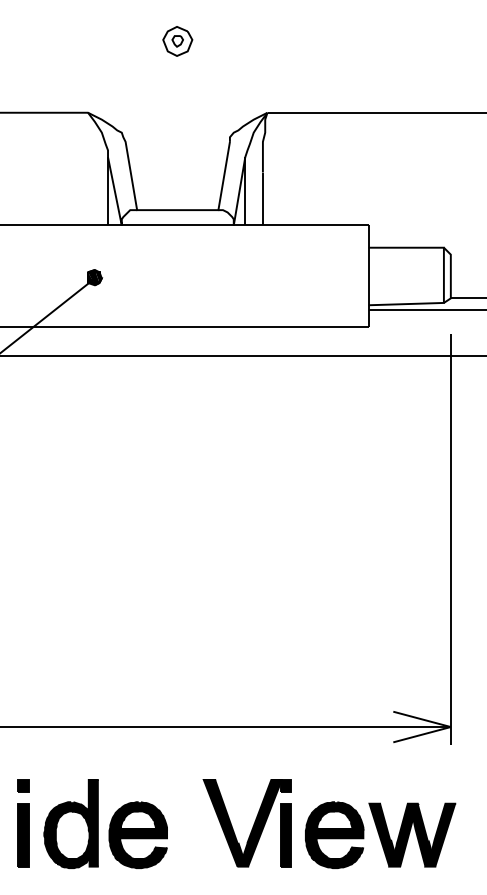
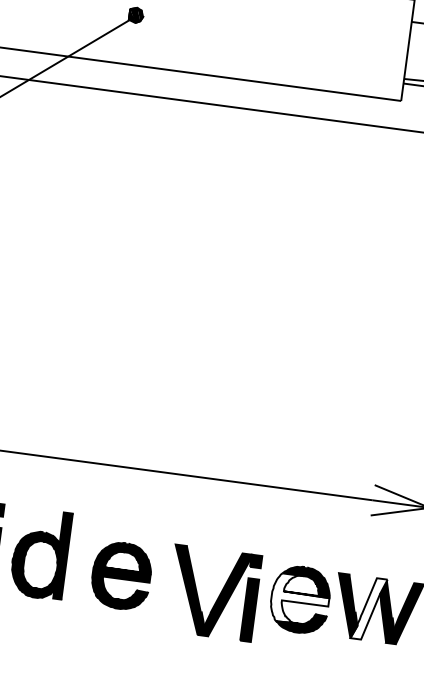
part: (252, 826) -> (217, 597), moved
part: (137, 834) -> (120, 575), moved
fill: (403, 834) -> (368, 608), removed
fill: (334, 835) -> (300, 600), removed

